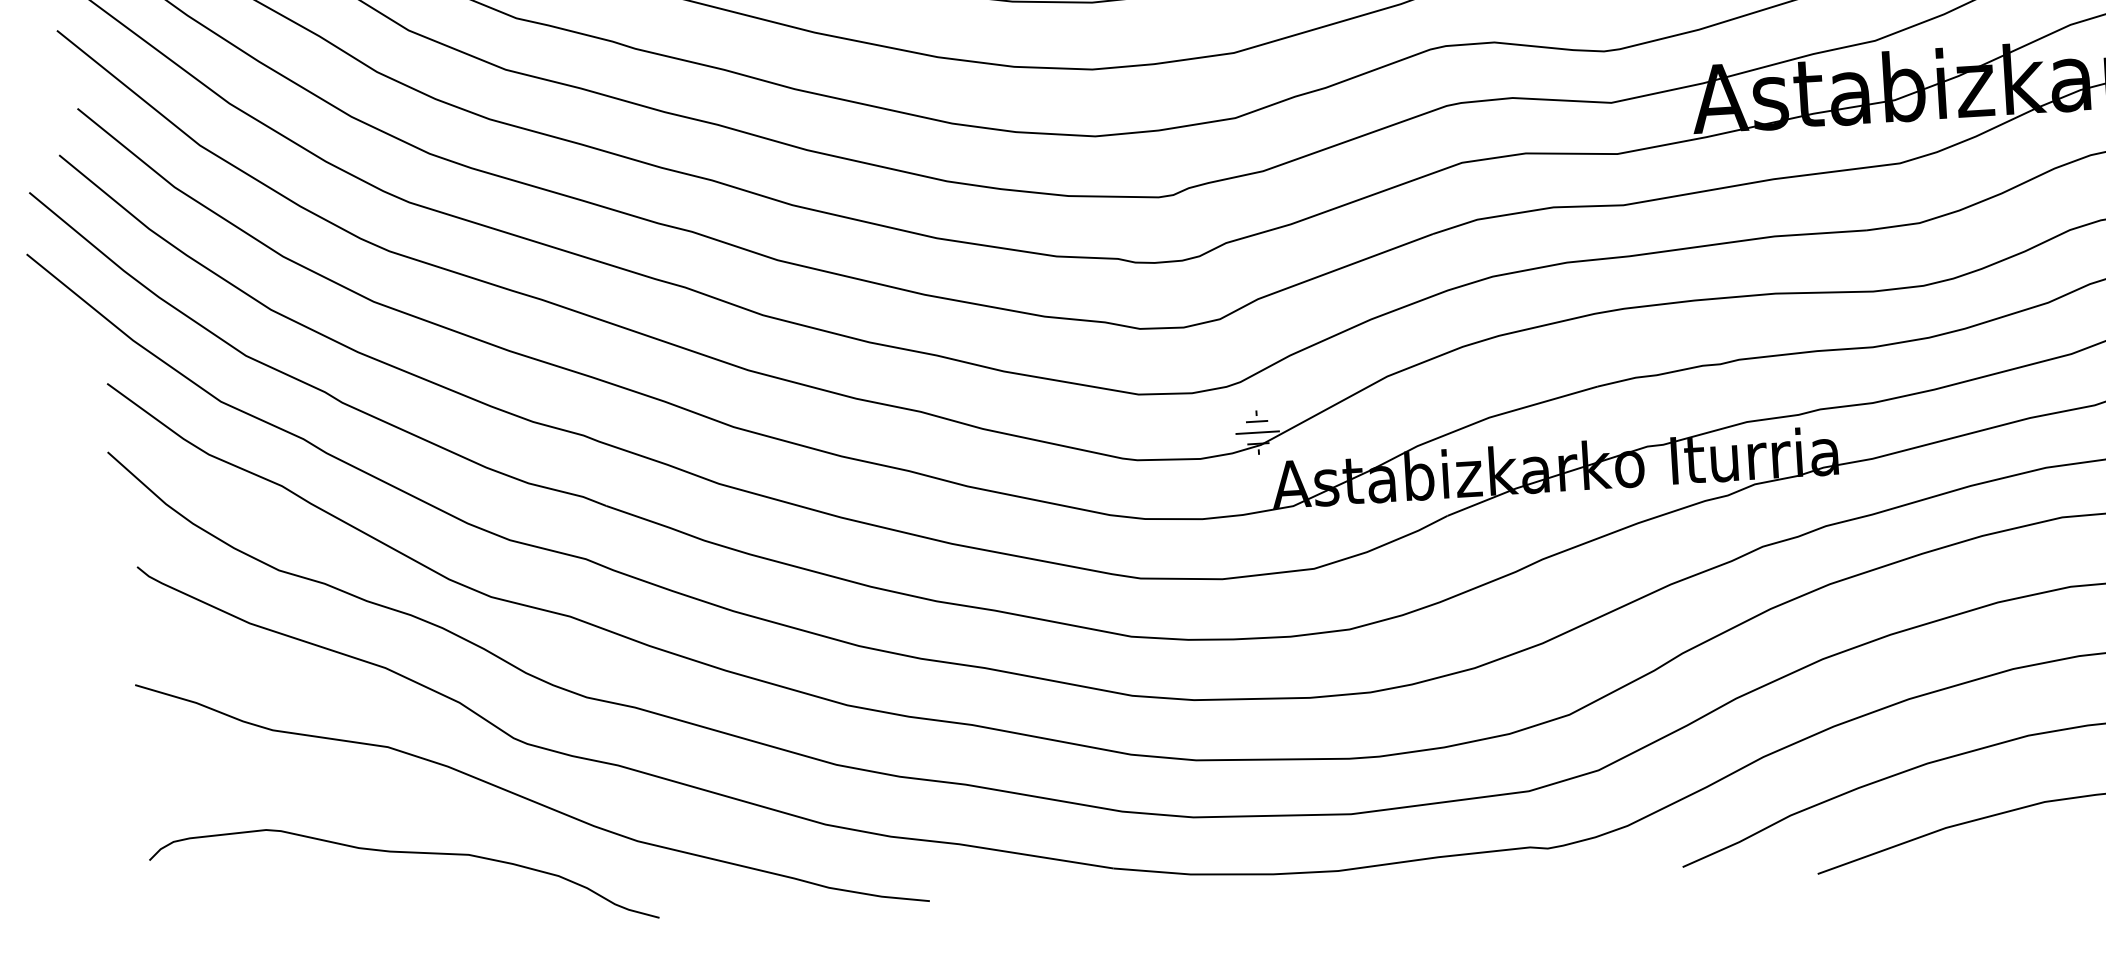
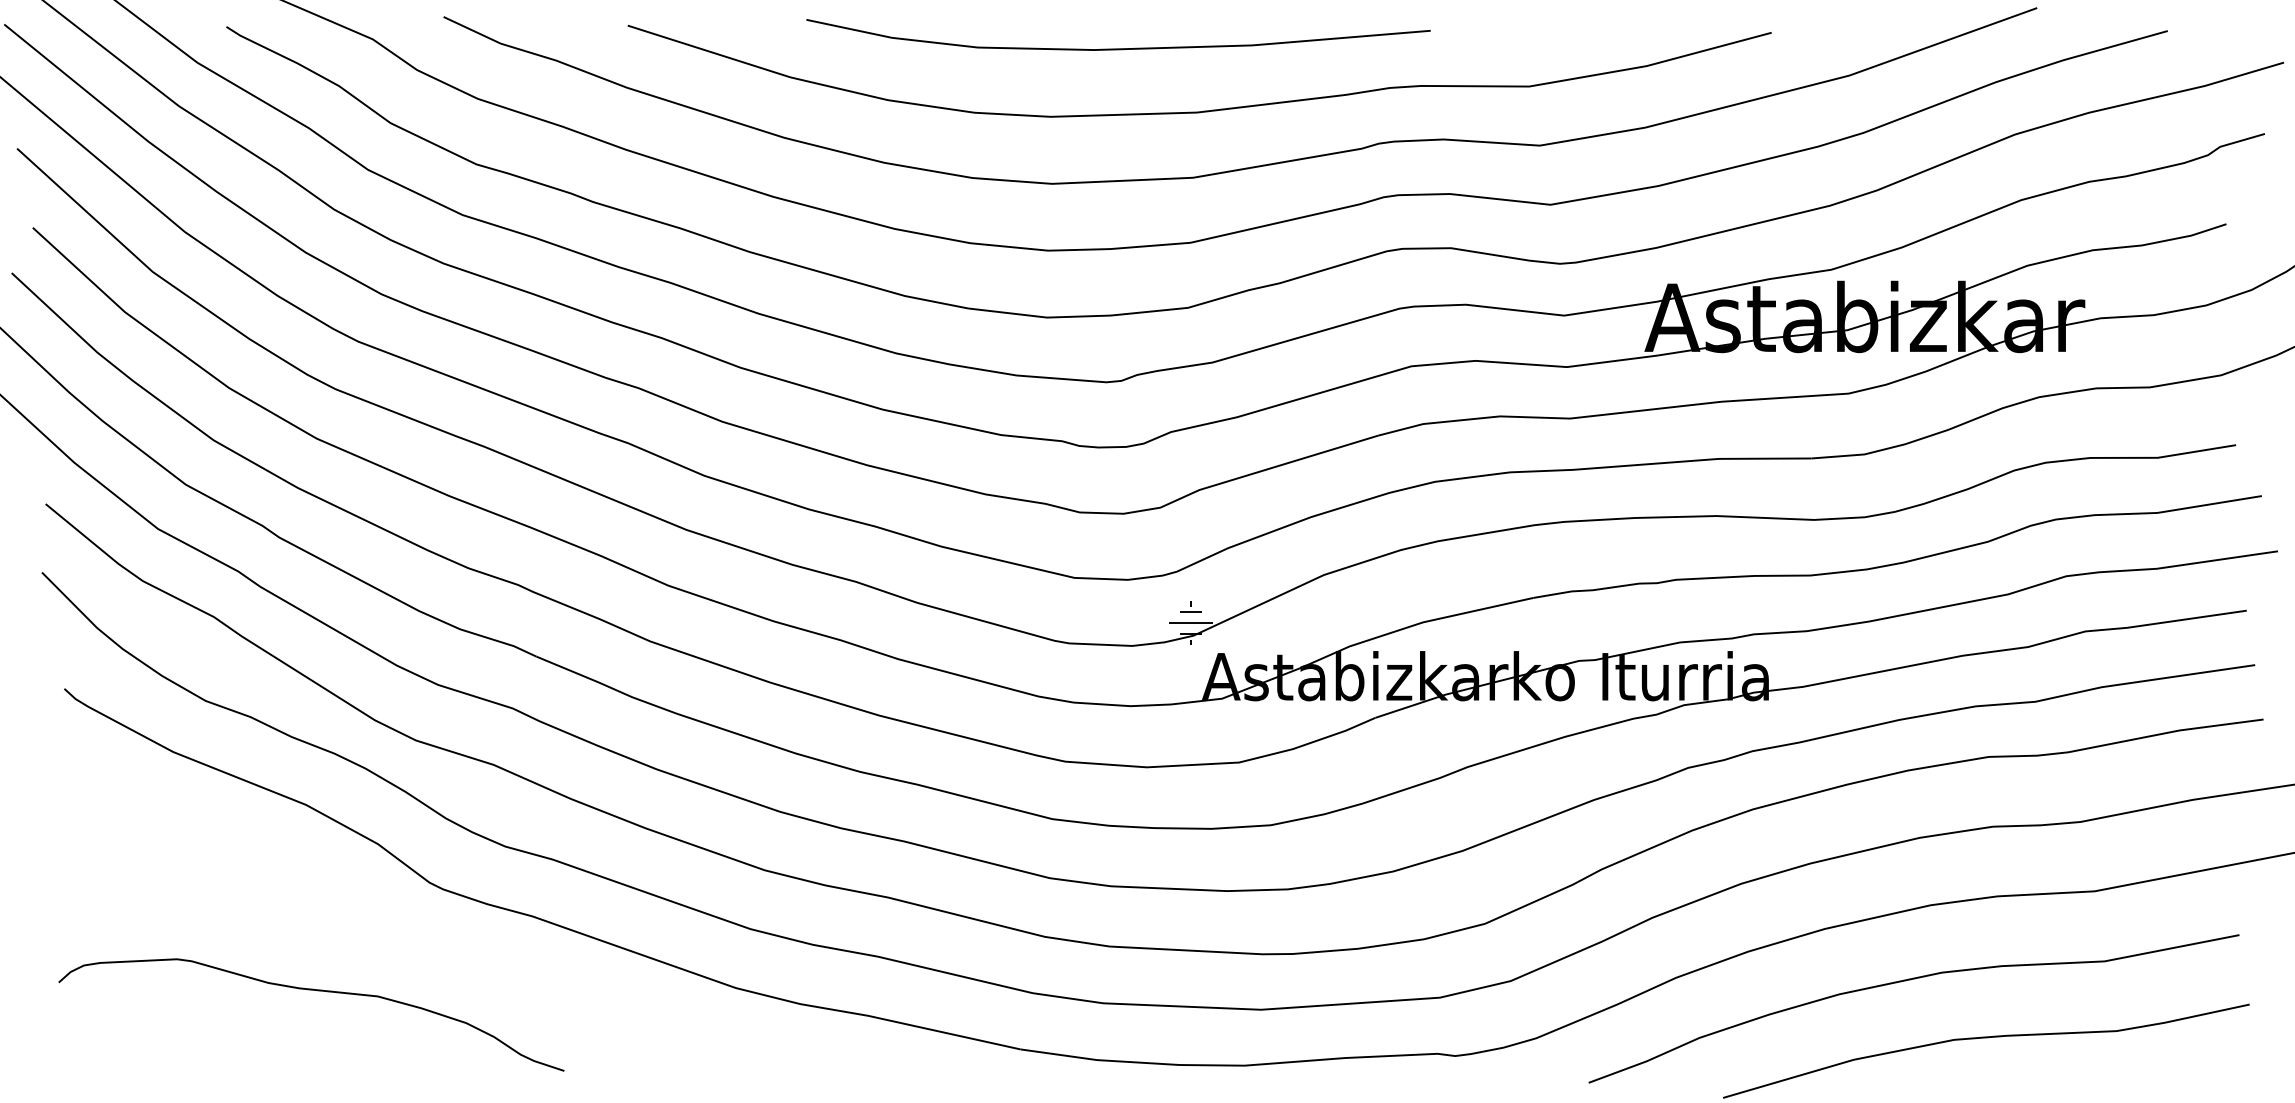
curve: (530, 799) -> (442, 944), removed

